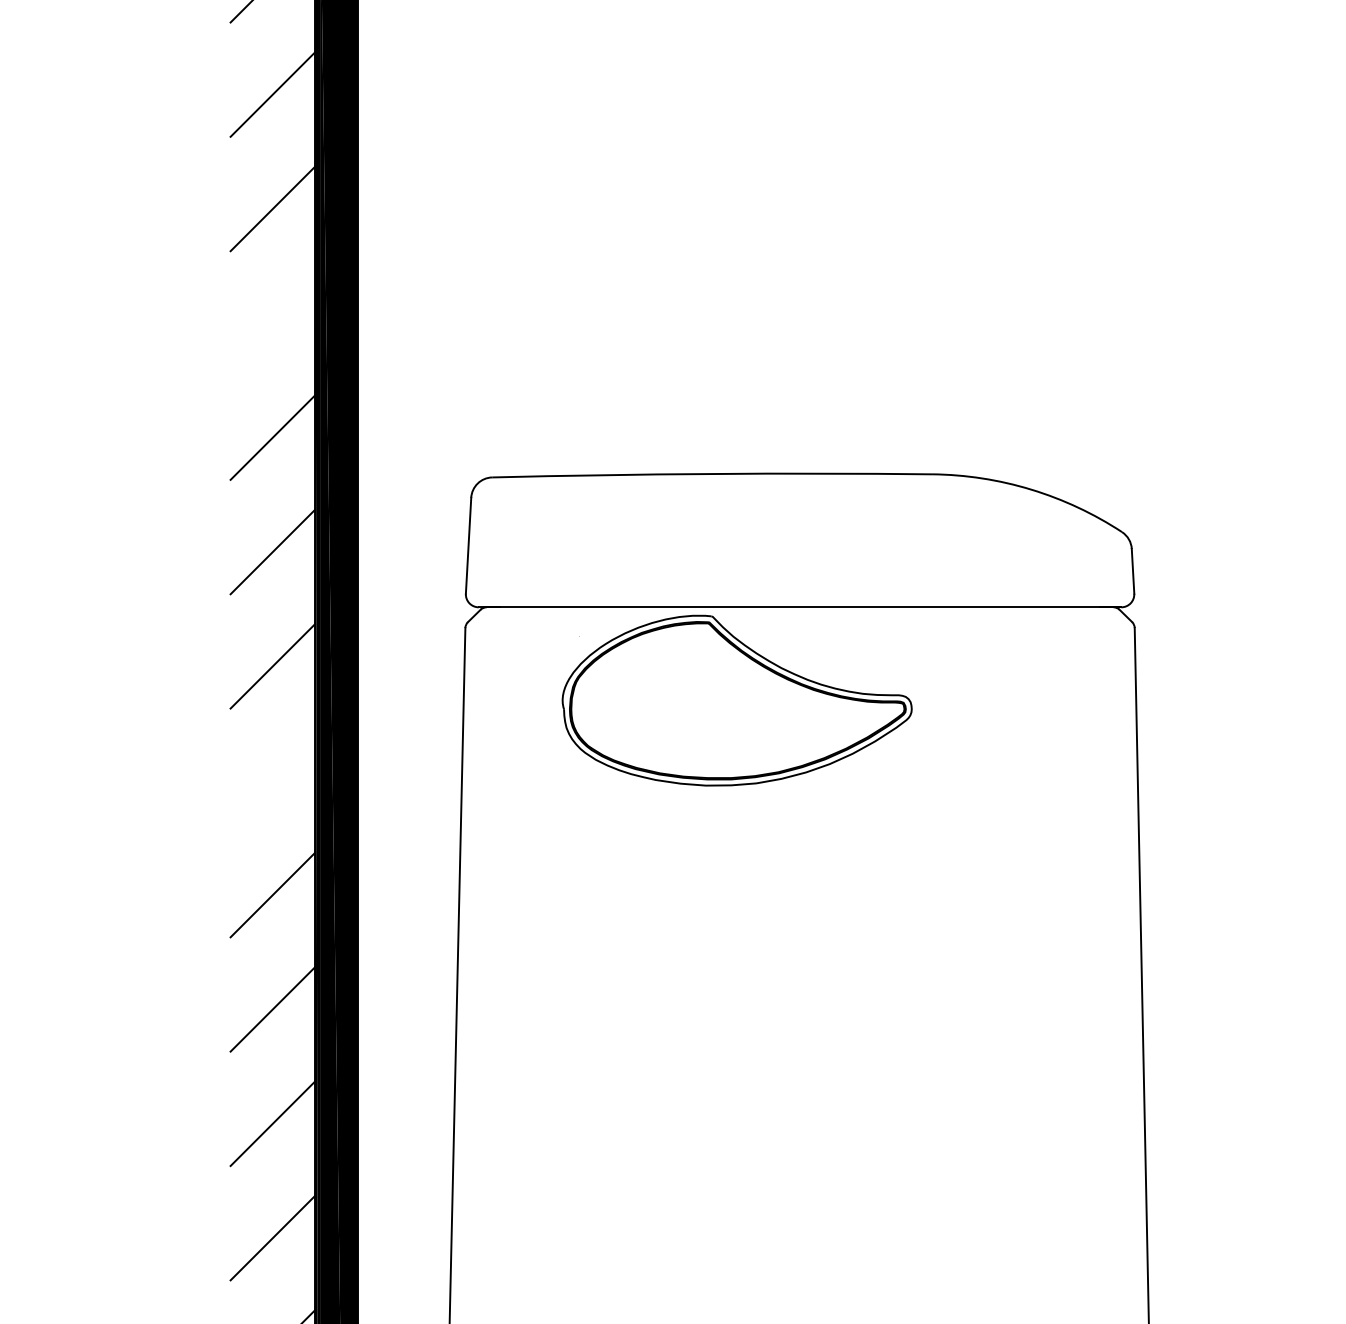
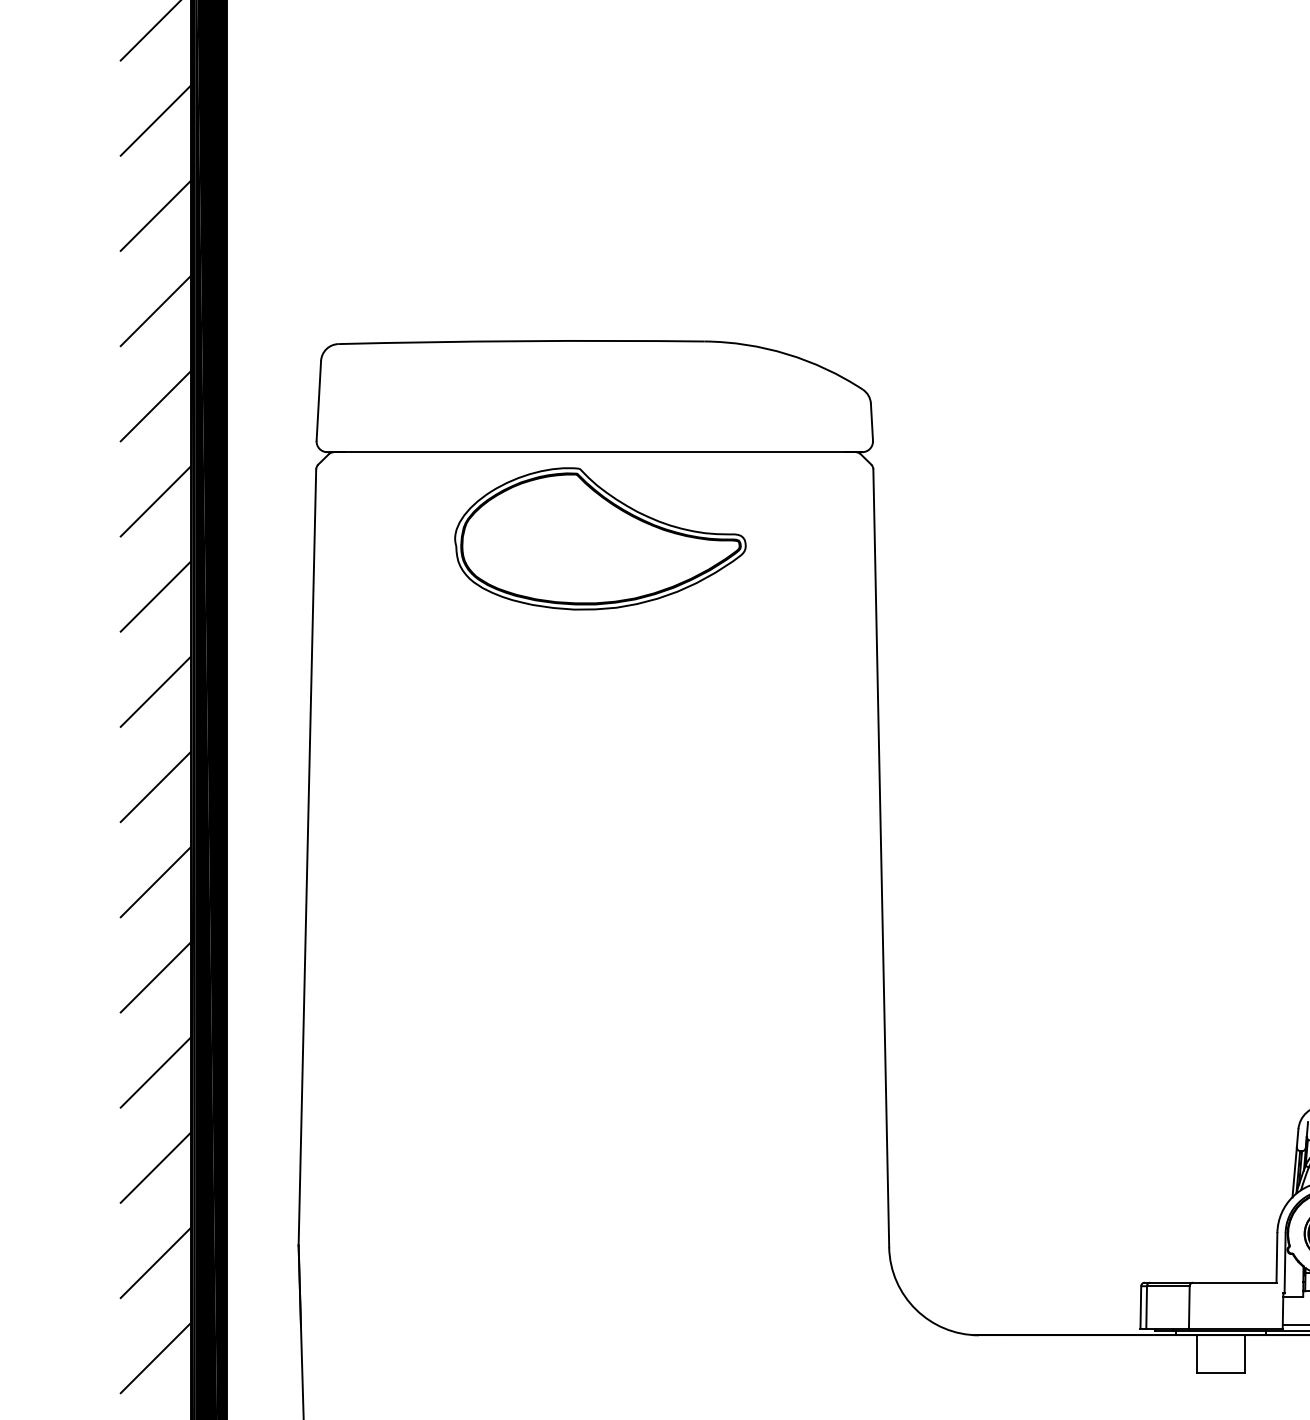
line: (272, 322) -> (155, 215), added
part: (737, 700) -> (600, 538), moved
line: (272, 780) -> (155, 596), added

